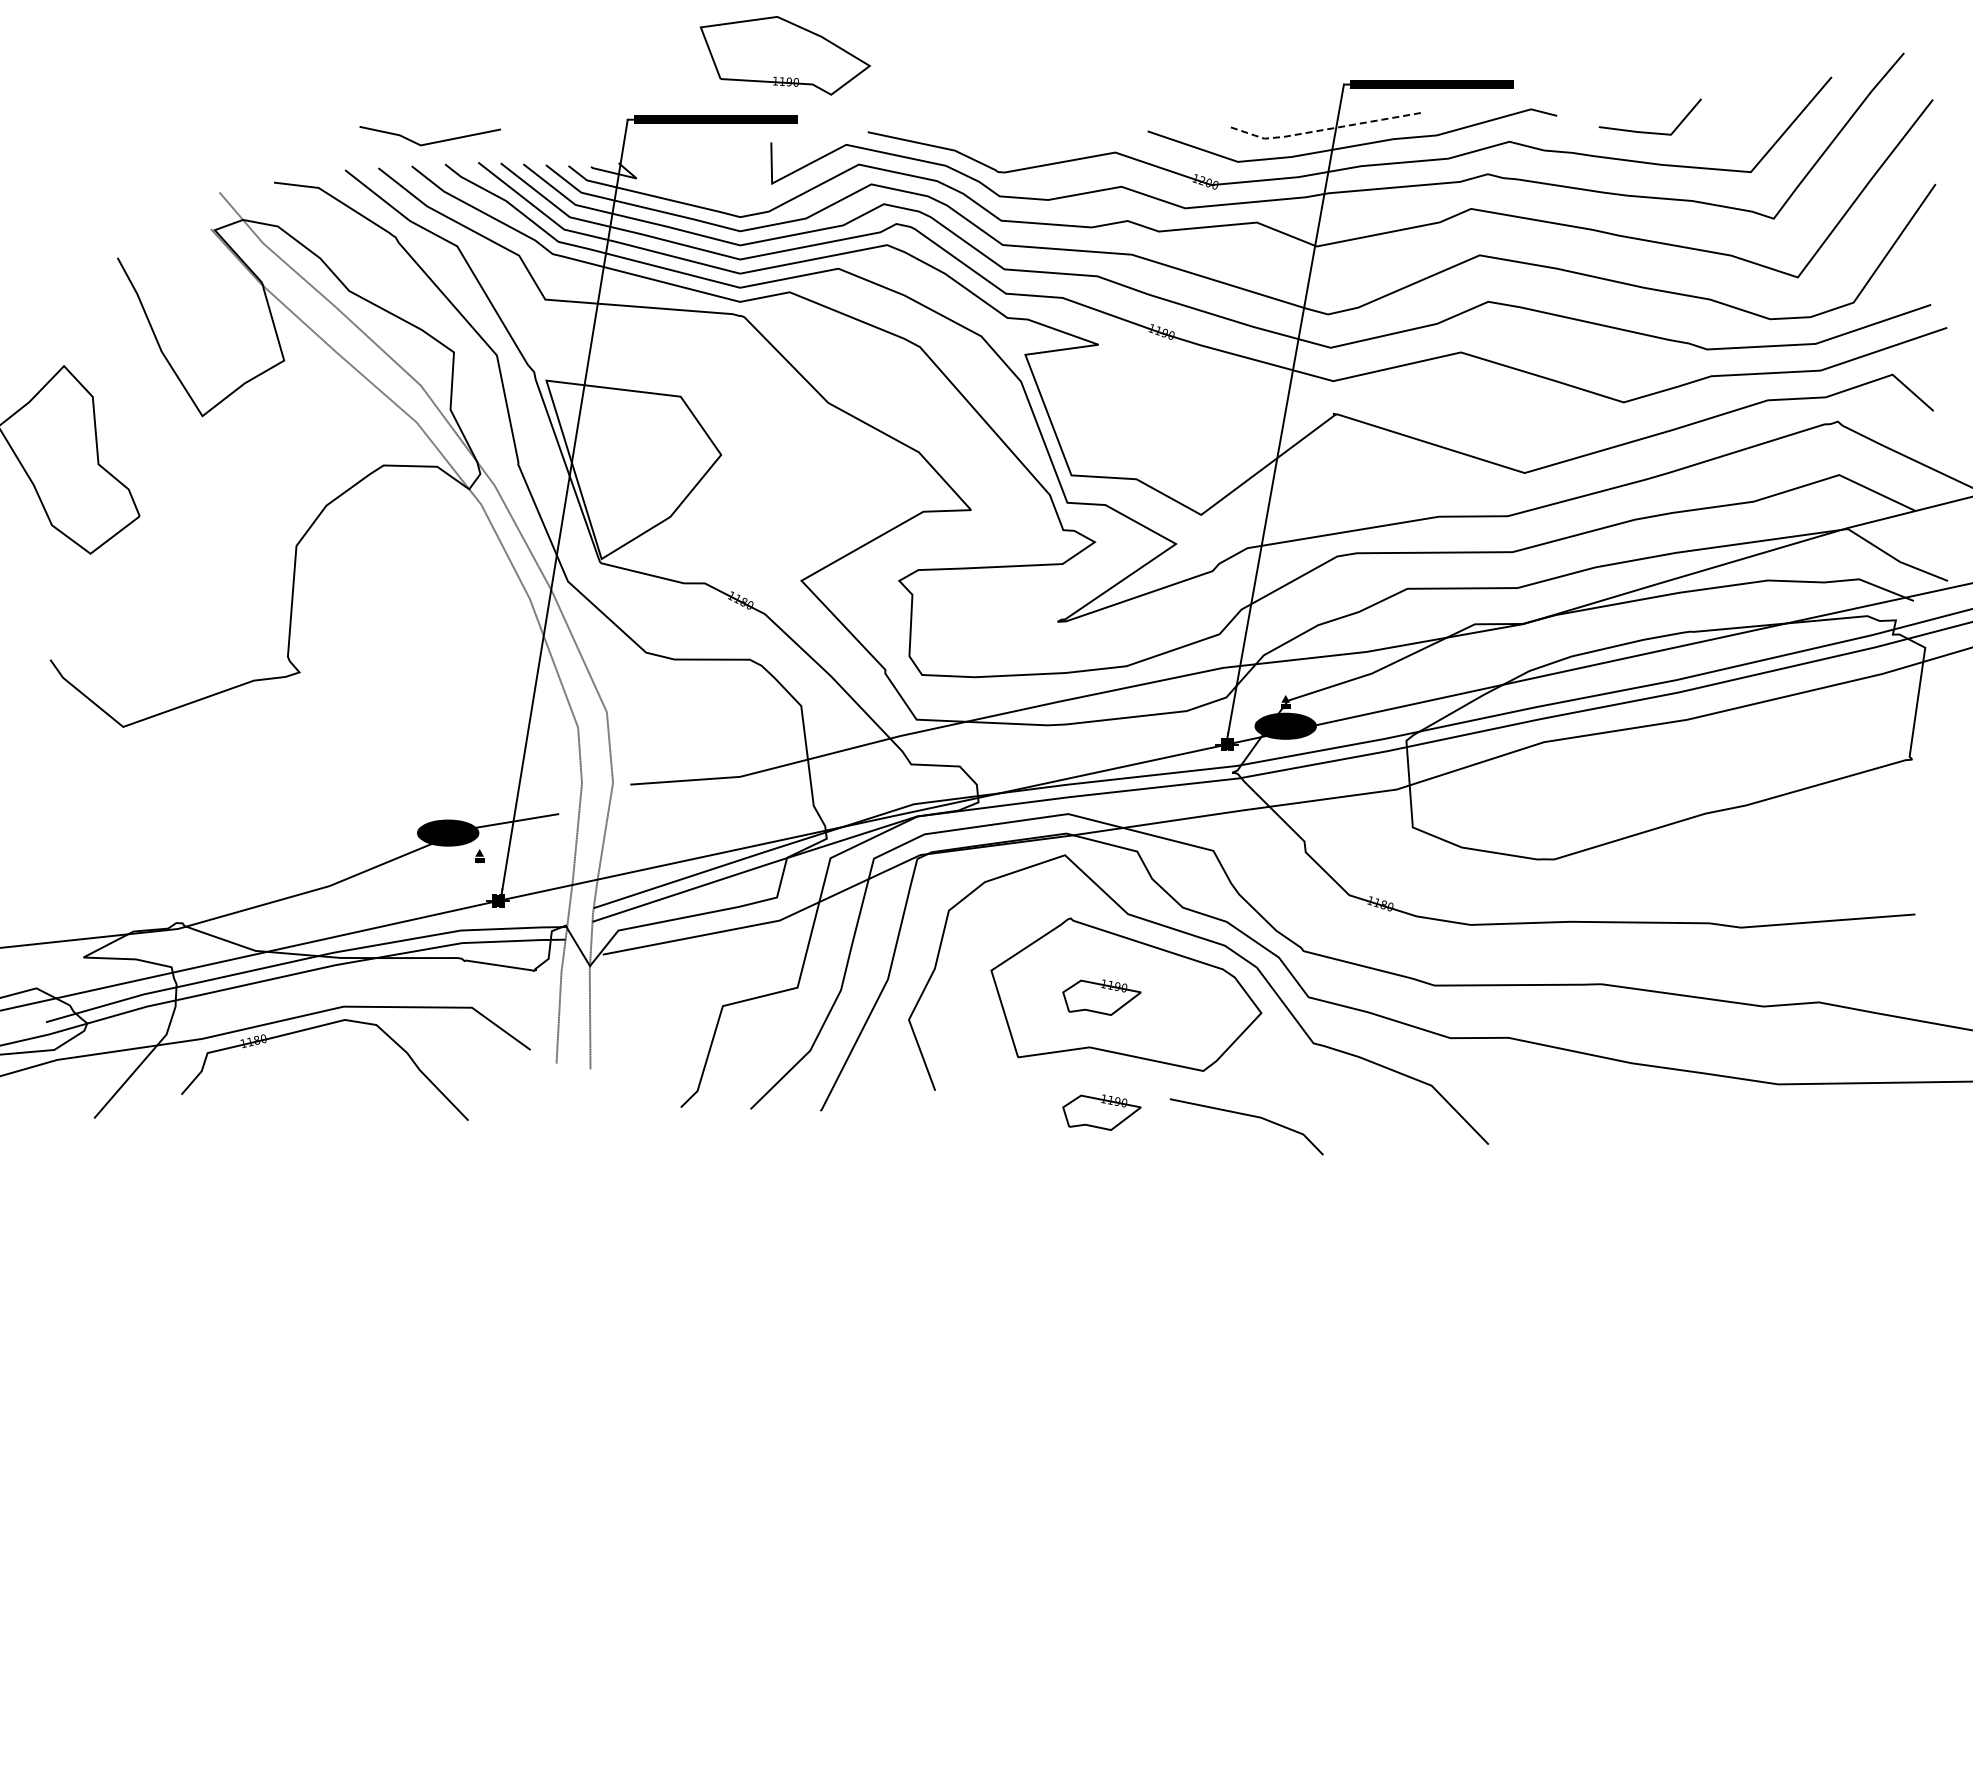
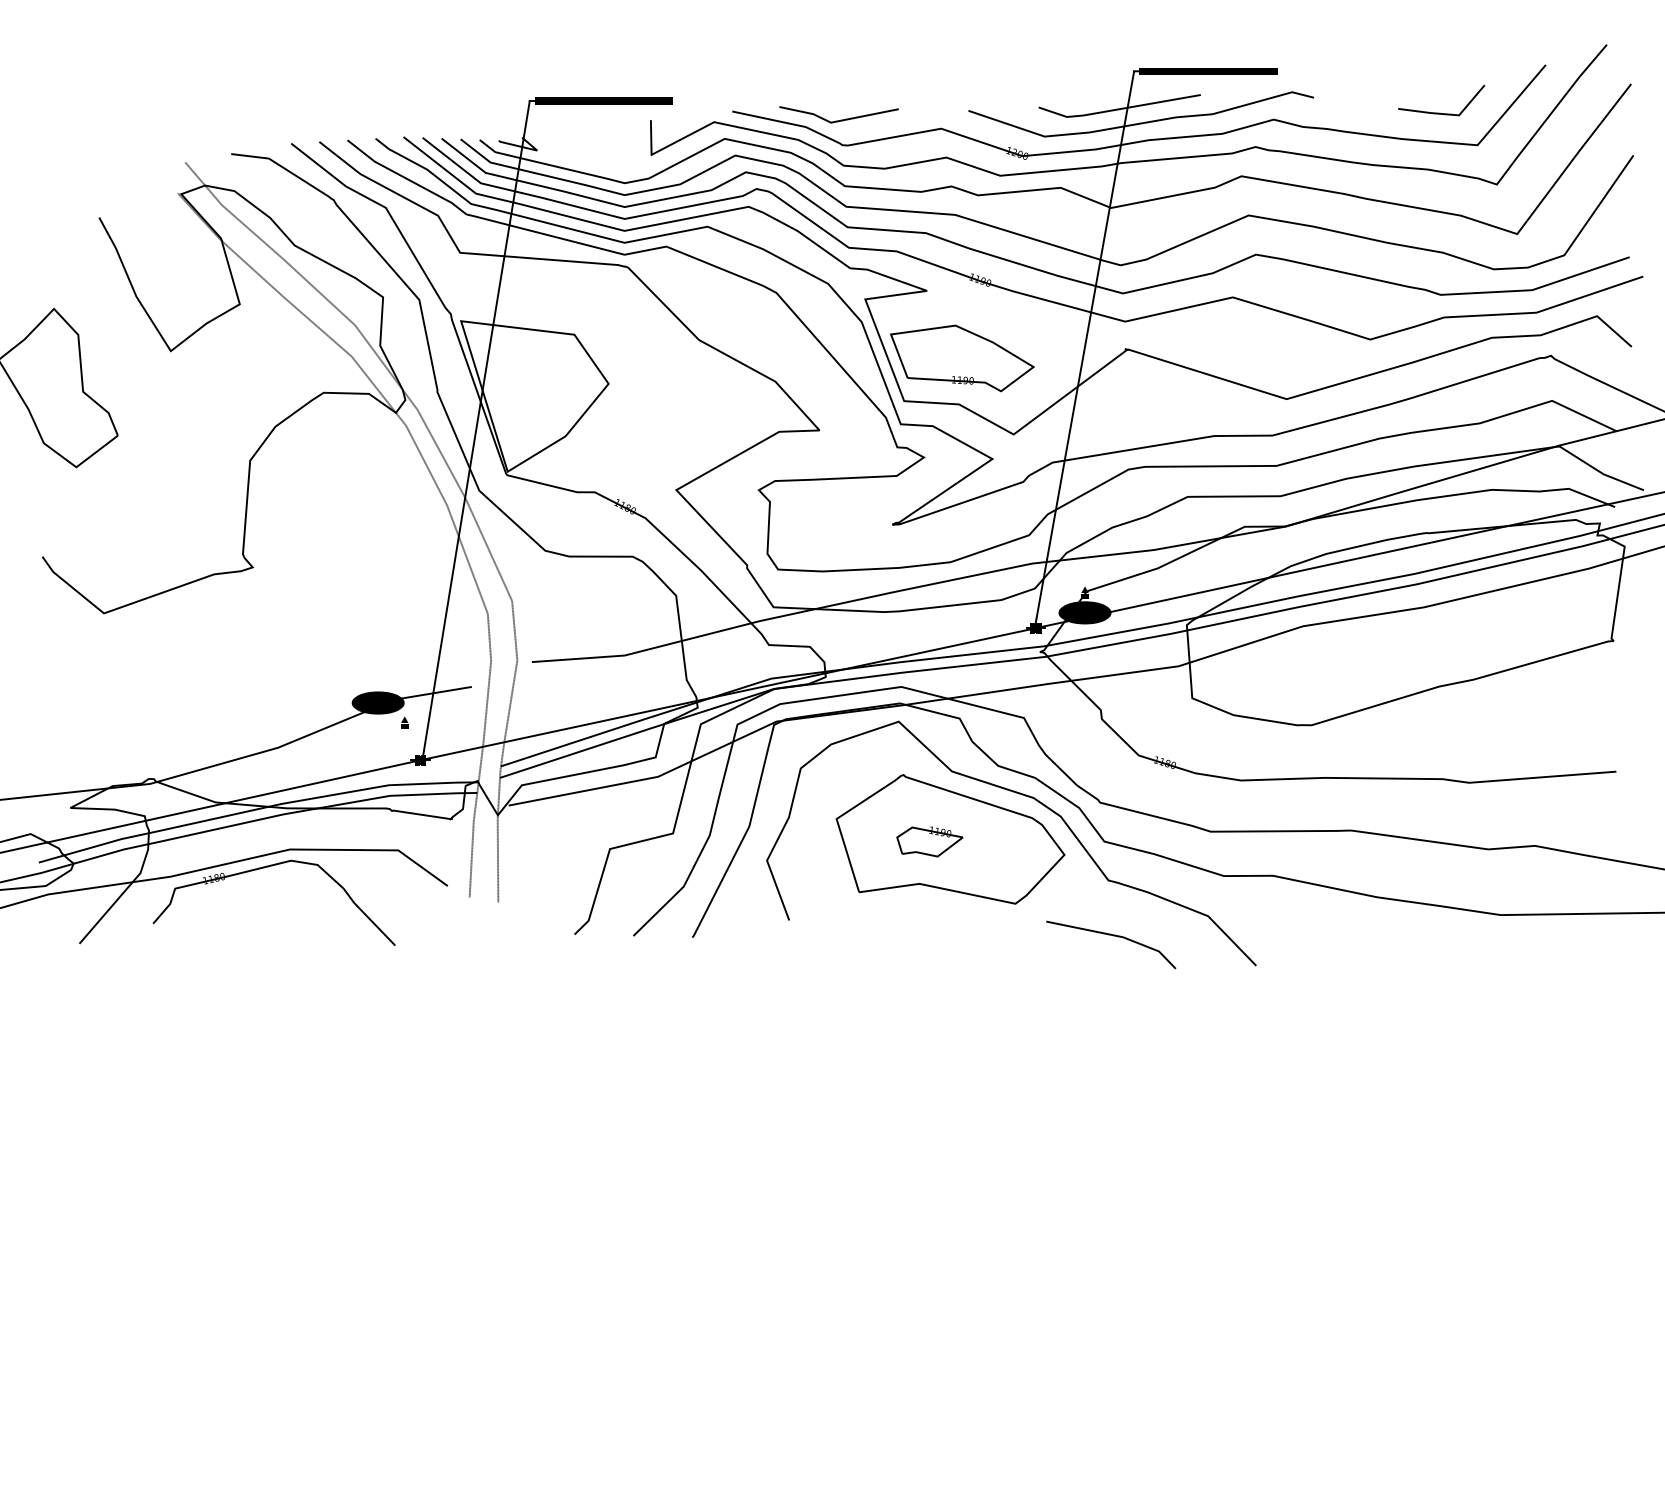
part: (785, 55) -> (962, 358), moved
line: (1325, 129) -> (1118, 109), dashed -> solid
line: (1647, 131) -> (1439, 112), moved
line: (429, 142) -> (838, 120), moved
part: (1101, 1112) -> (929, 938), removed
line: (1248, 1116) -> (1112, 936), moved

